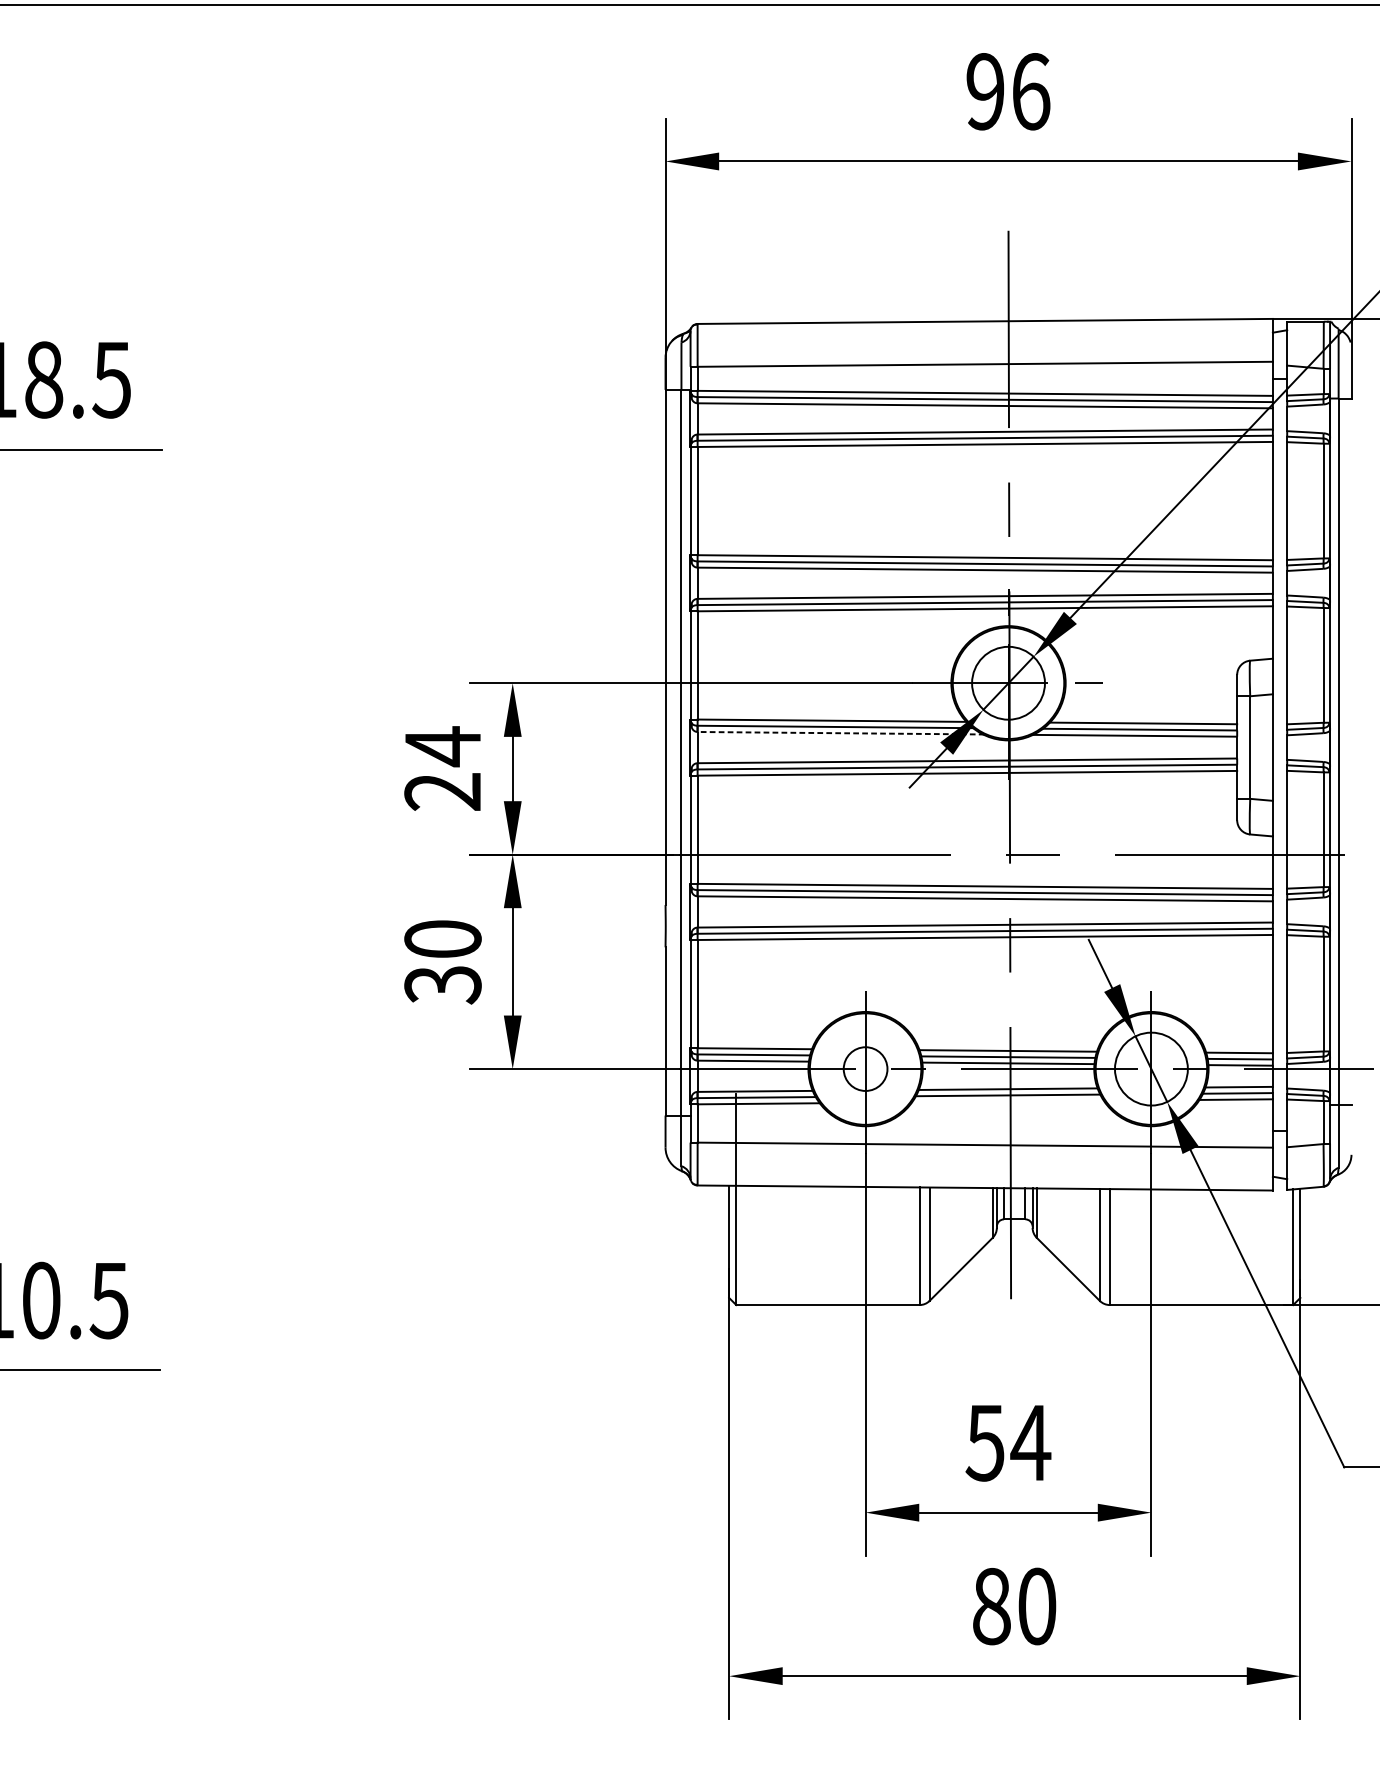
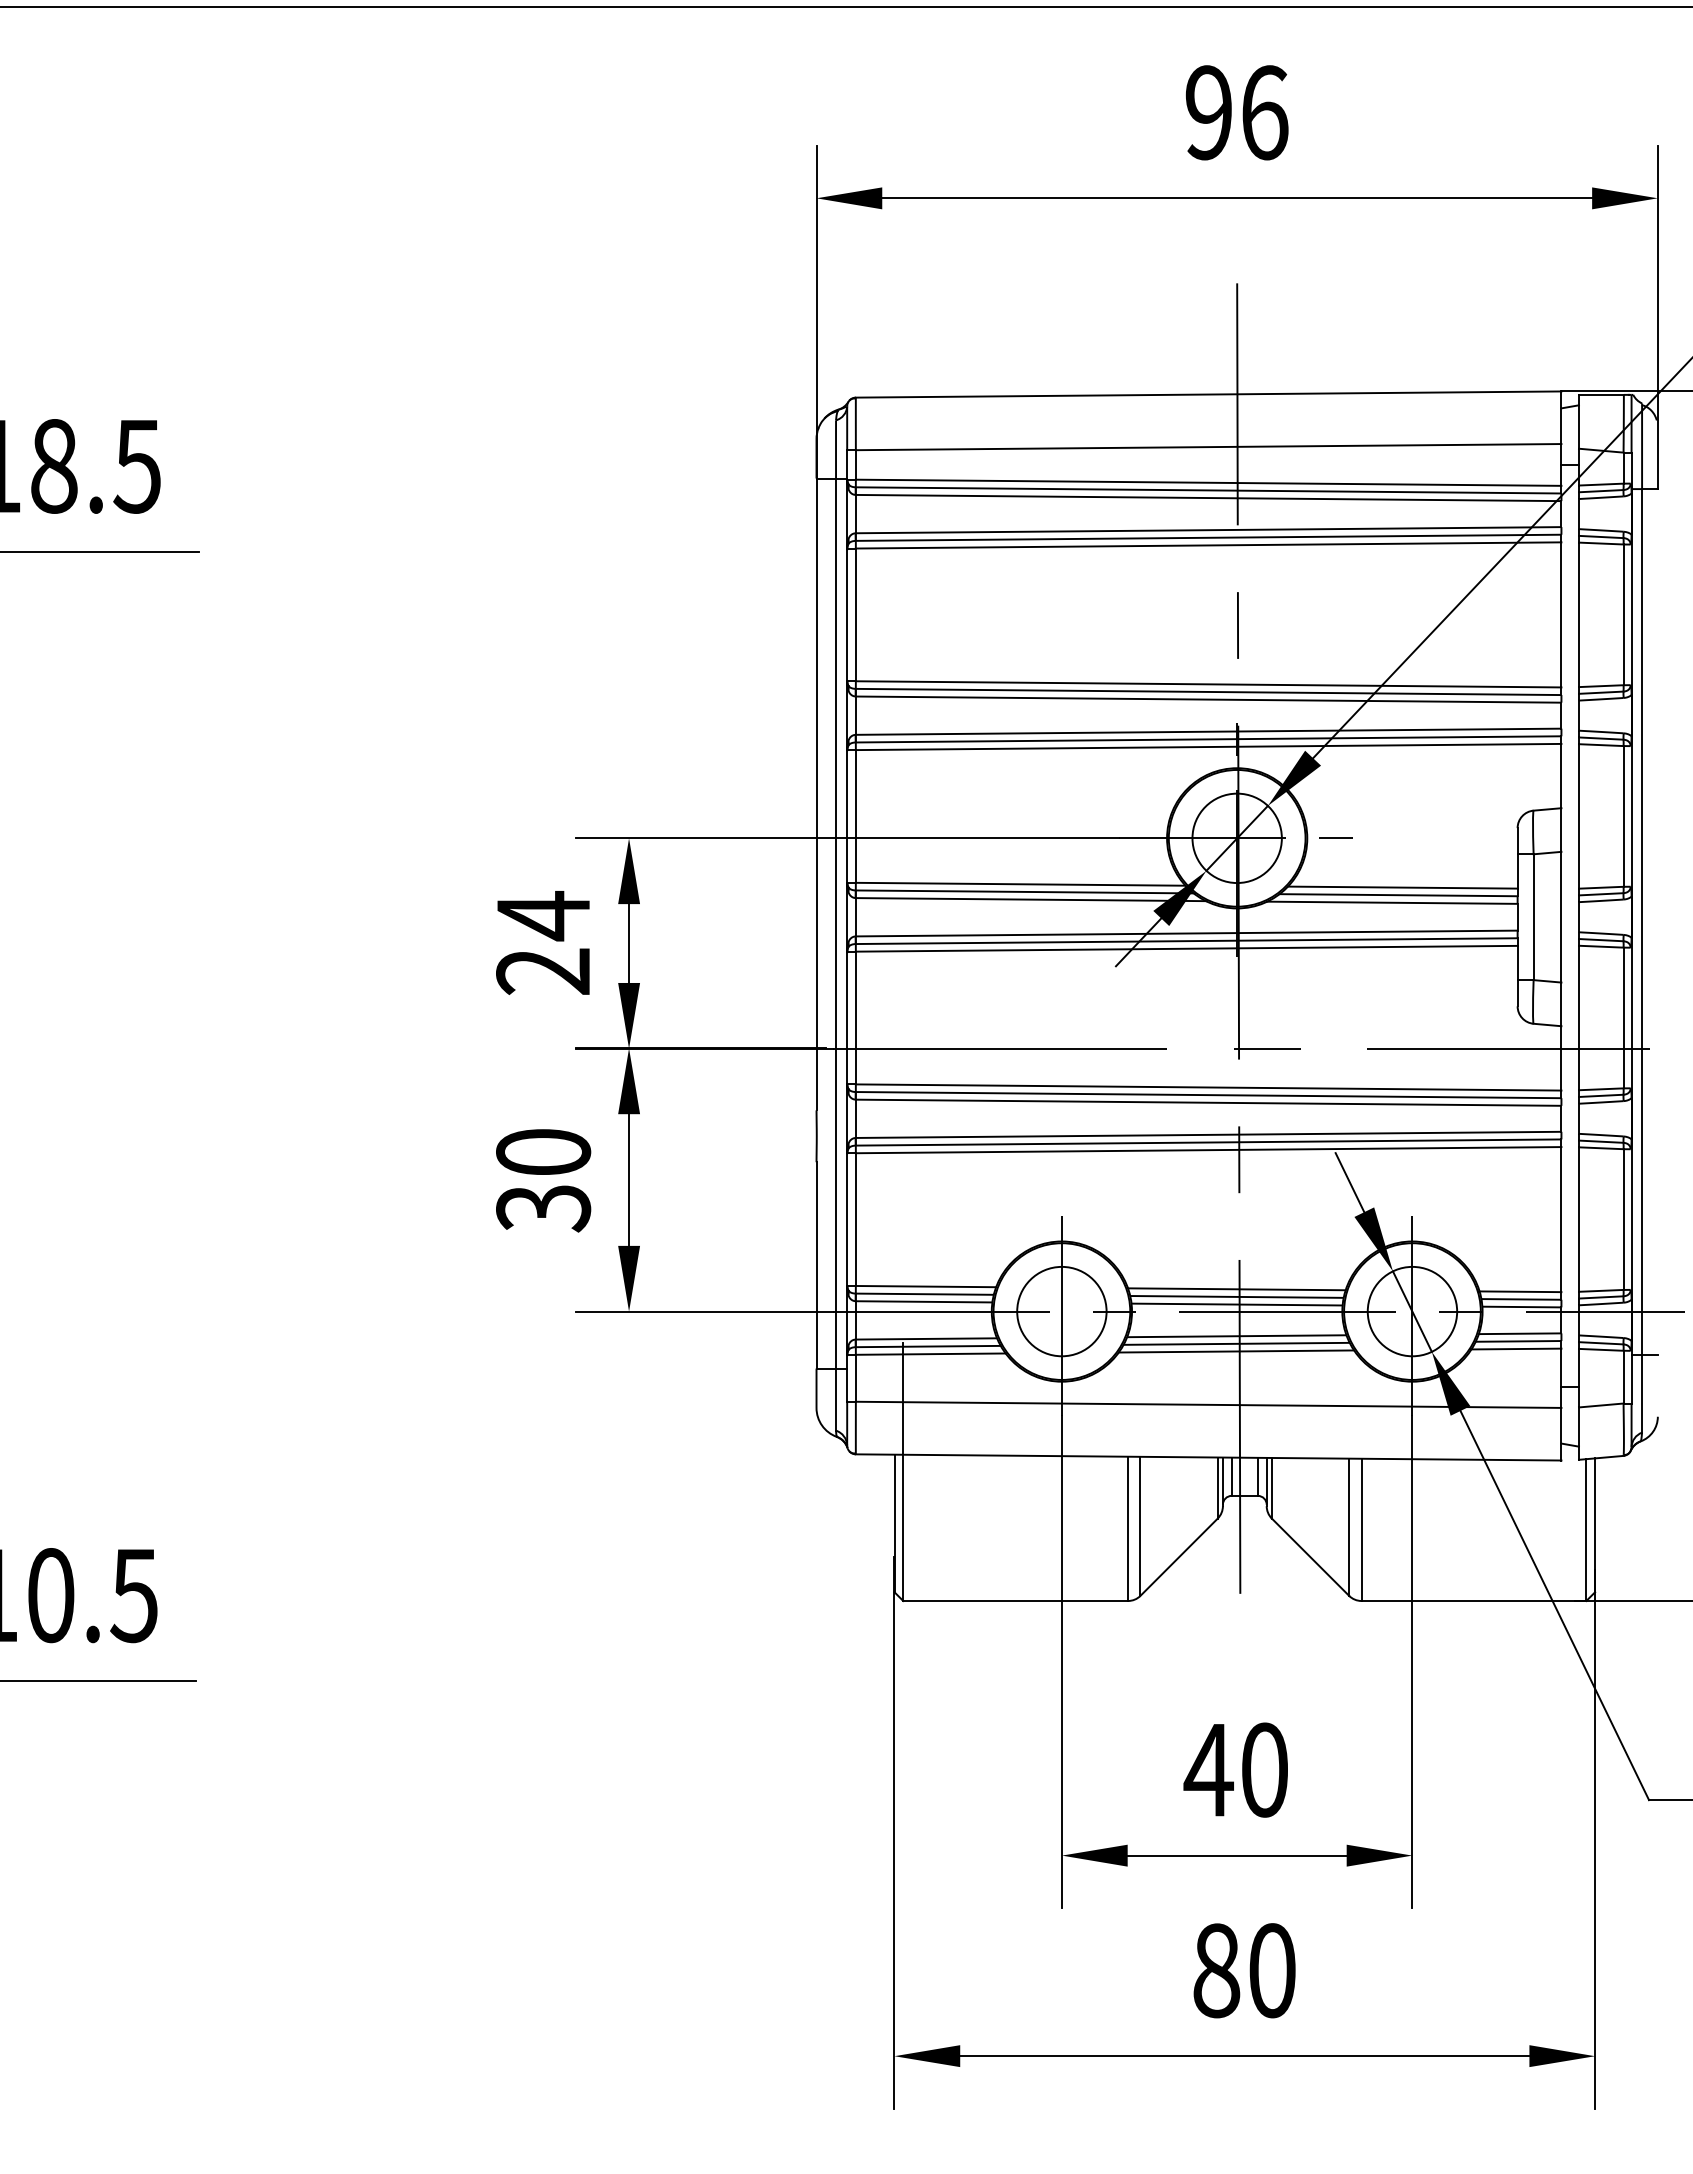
line: (840, 733) -> (1031, 899), dashed -> solid
circle: (865, 1069) -> (1061, 1311), size x1.67
line: (1007, 1101) -> (1236, 1351), added
text: (1007, 1442) -> (1236, 1769), 54 -> 40

